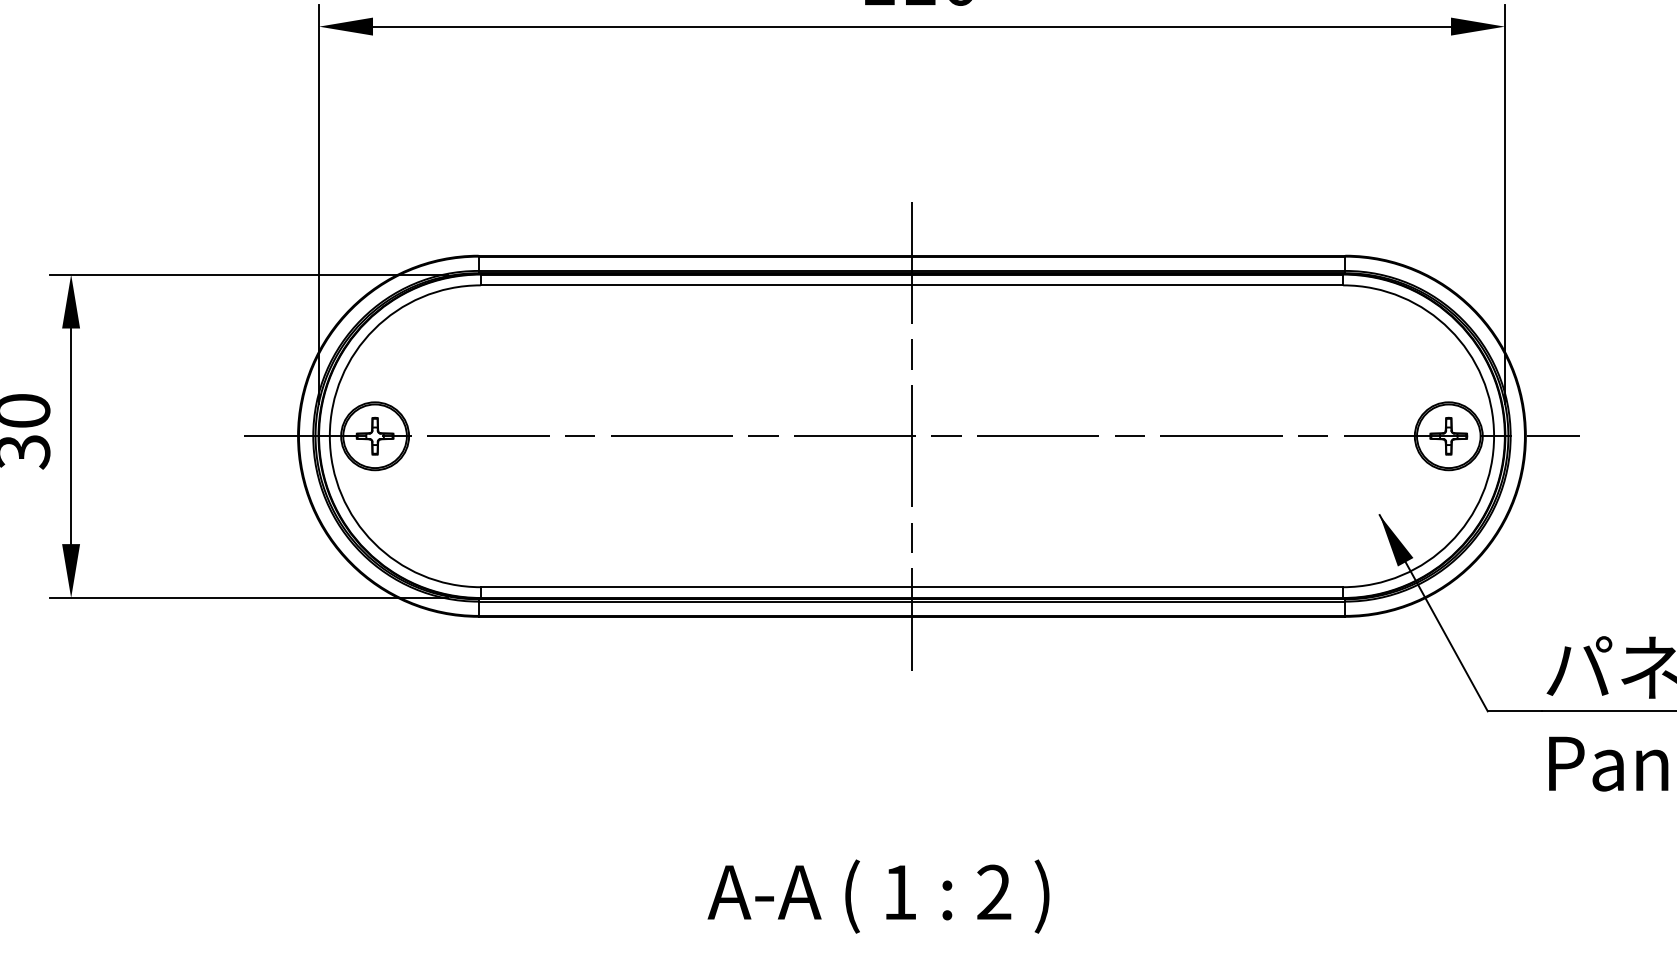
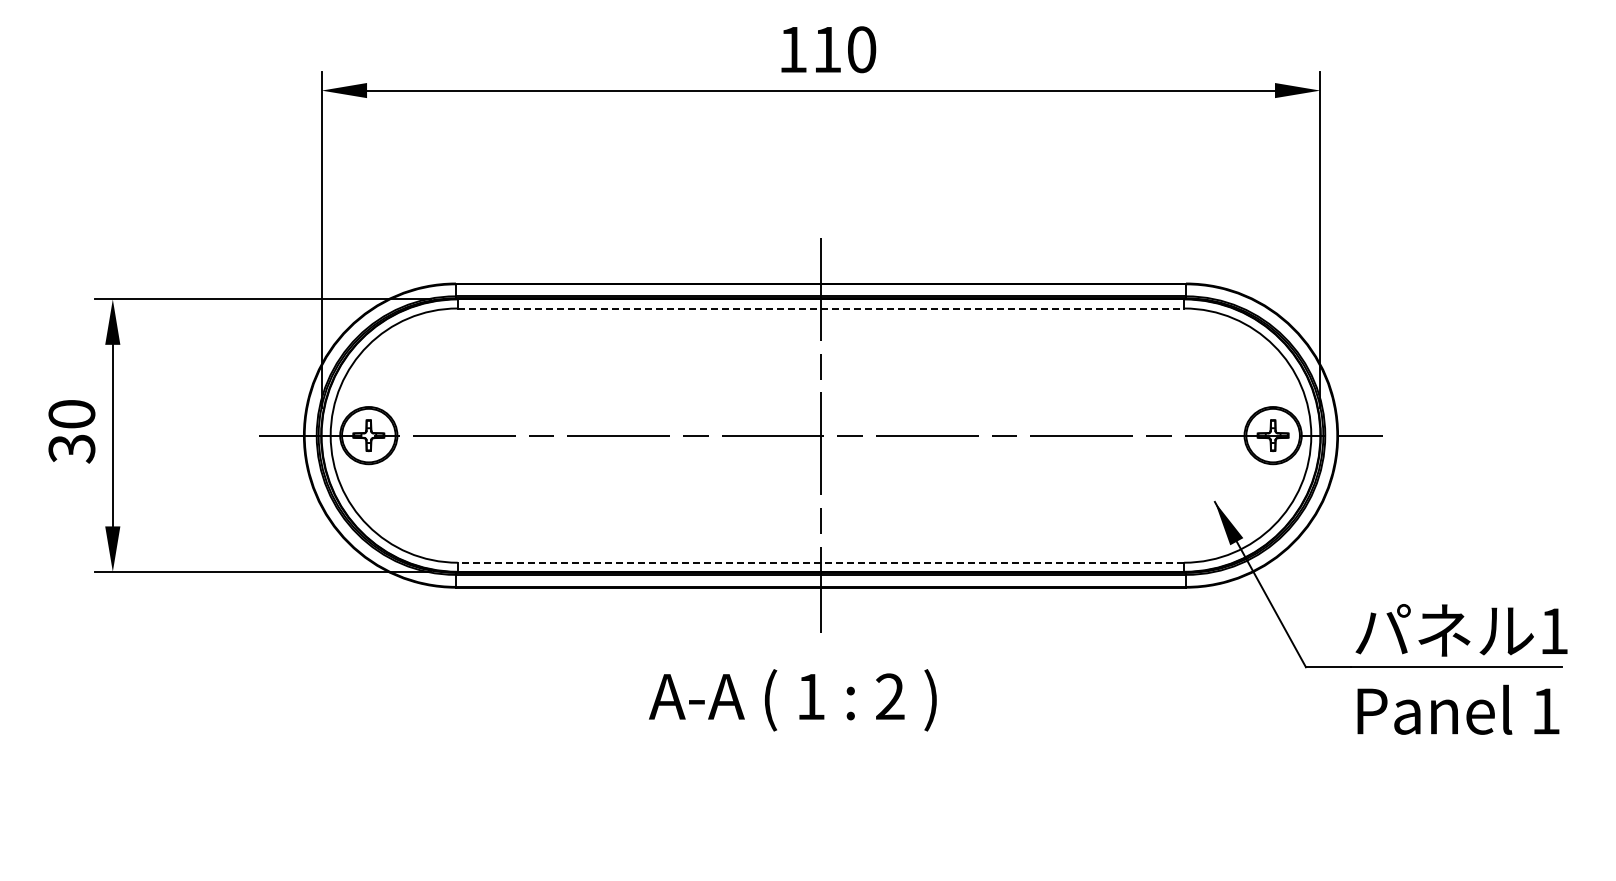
line: (912, 285) -> (821, 308), solid -> dashed
line: (911, 586) -> (820, 562), solid -> dashed
text: (878, 896) -> (792, 700), moved

